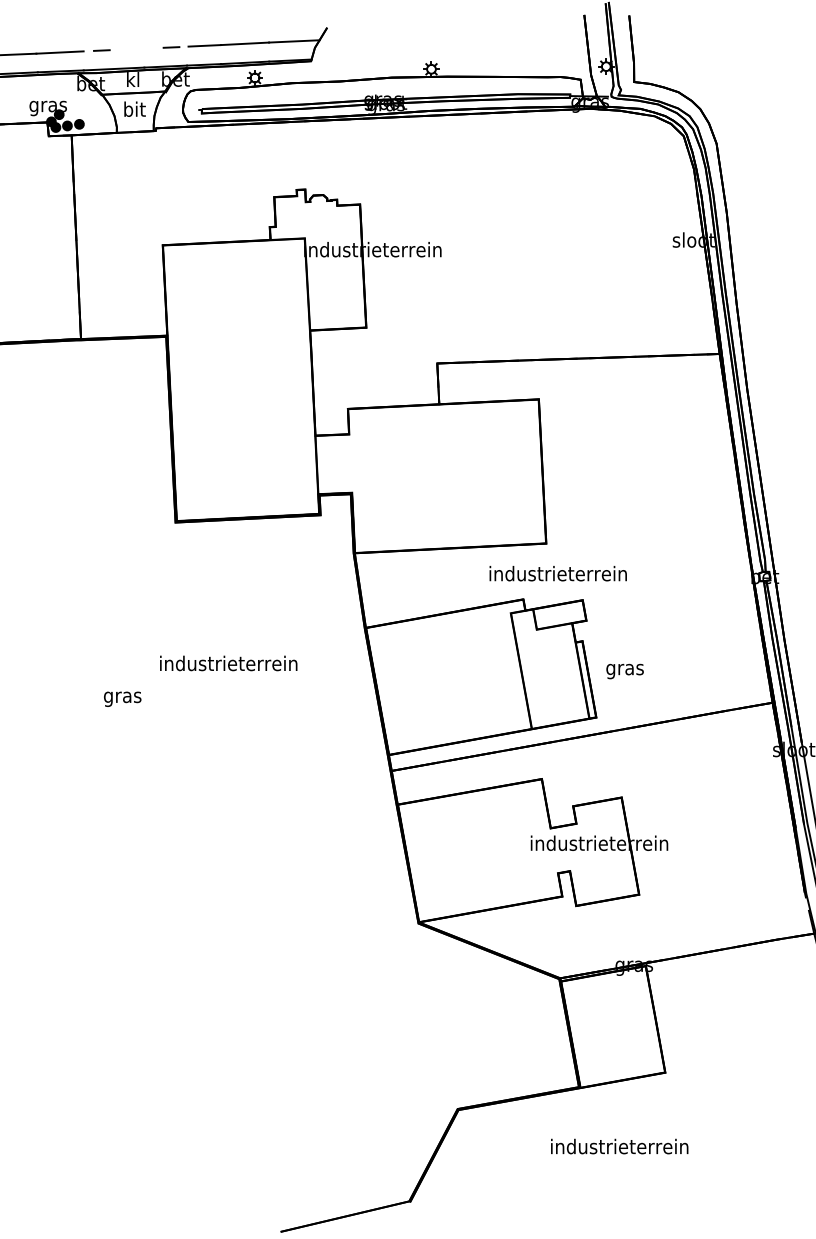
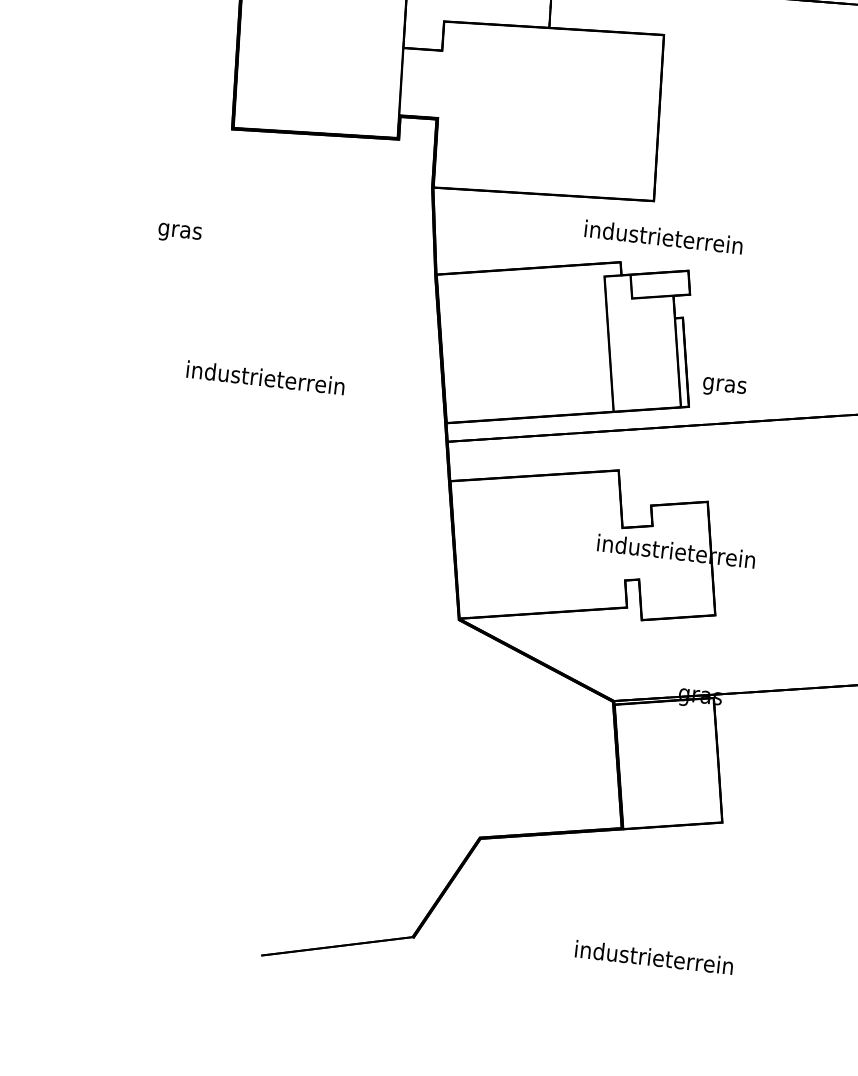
text: (228, 663) -> (265, 377), moved
text: (624, 671) -> (723, 387), moved
text: (122, 698) -> (179, 232), moved
text: (619, 1146) -> (654, 957), moved

